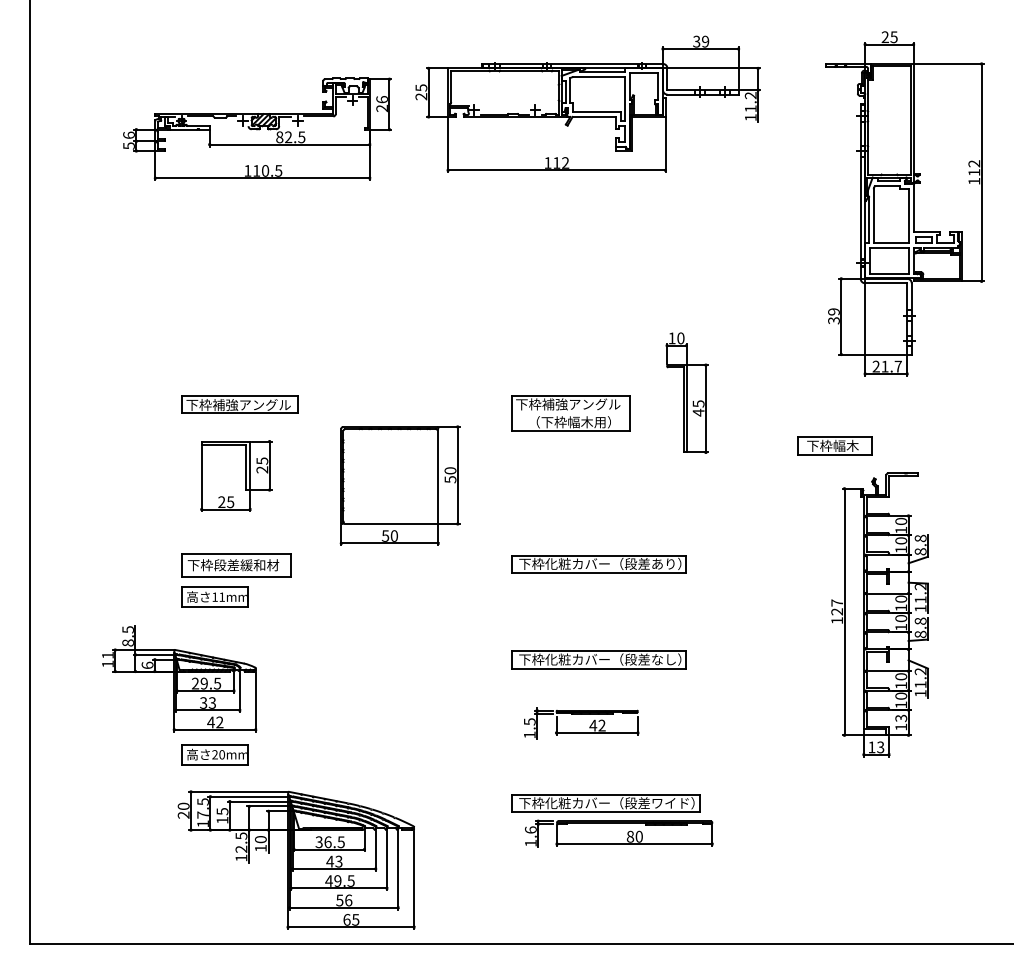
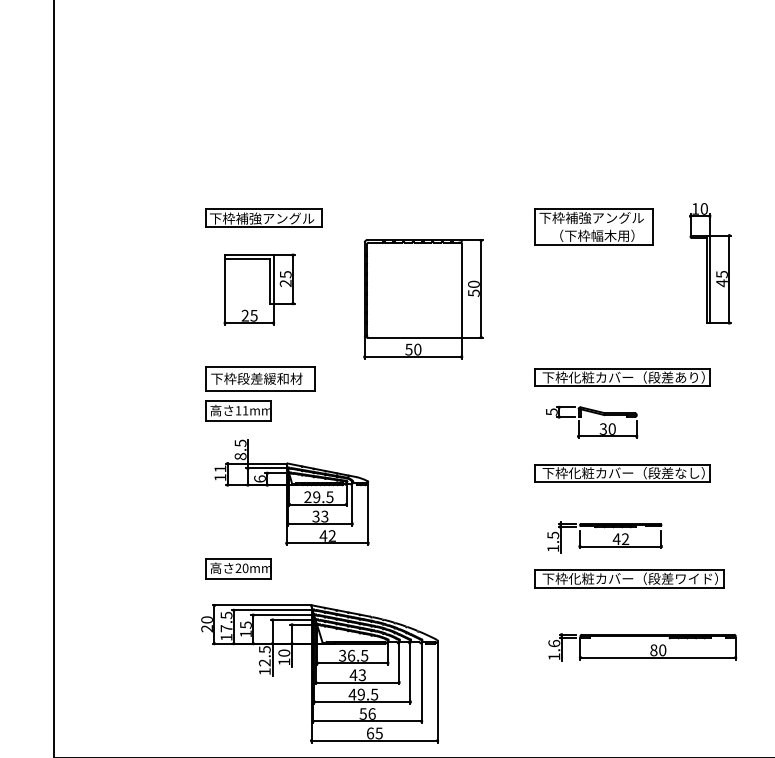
part: (686, 392) -> (709, 263), moved
part: (571, 600) -> (594, 414), added
part: (179, 678) -> (291, 492), moved
part: (605, 803) -> (628, 579), moved

